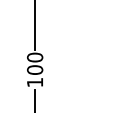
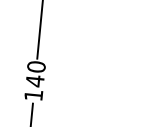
text: (35, 70) -> (35, 81), 100 -> 140

